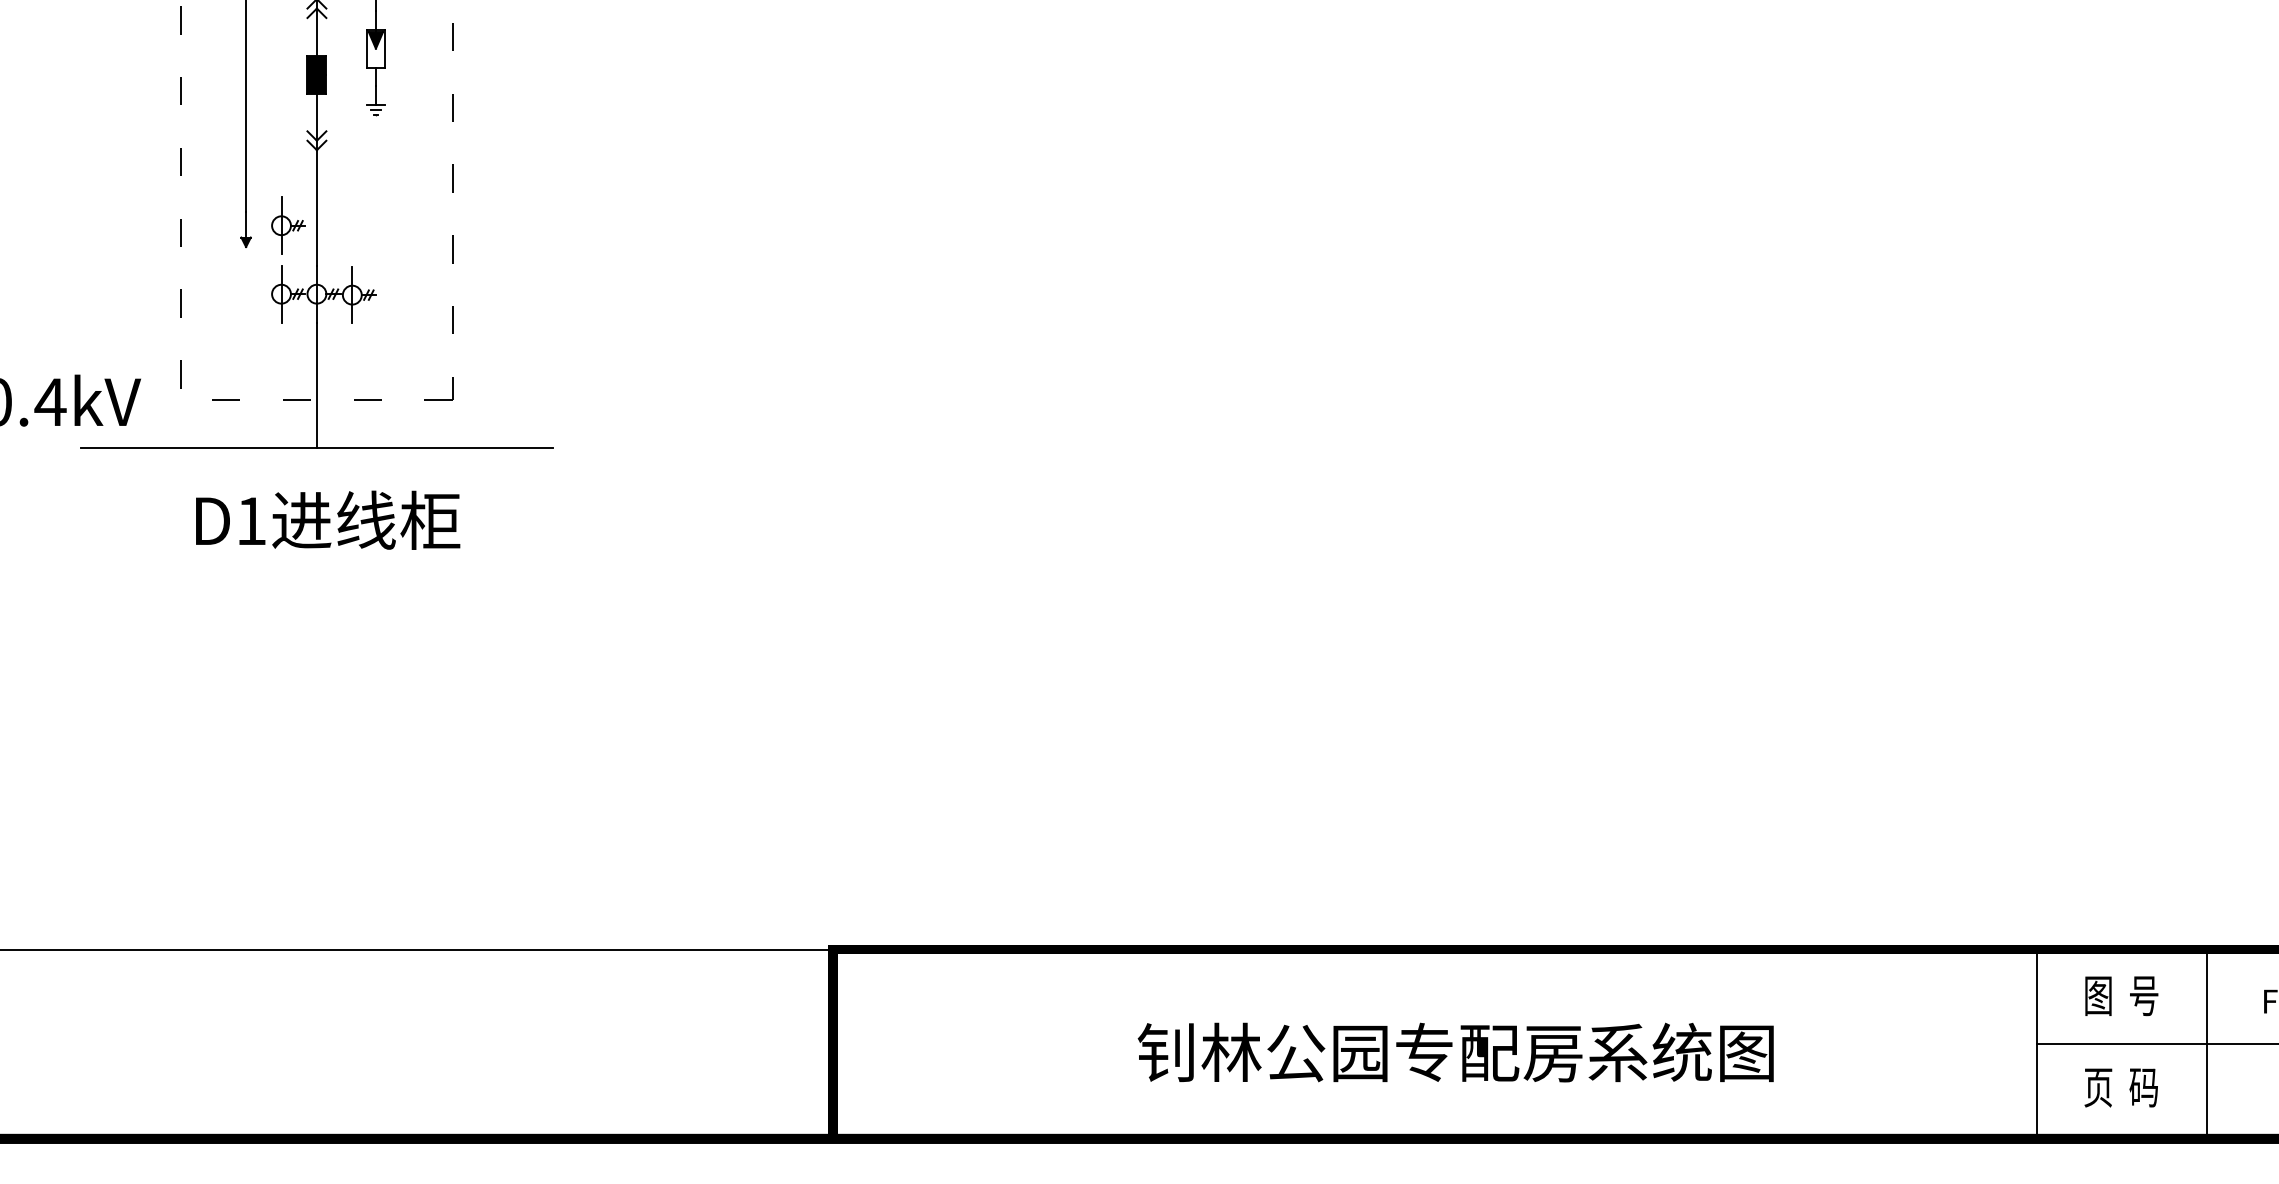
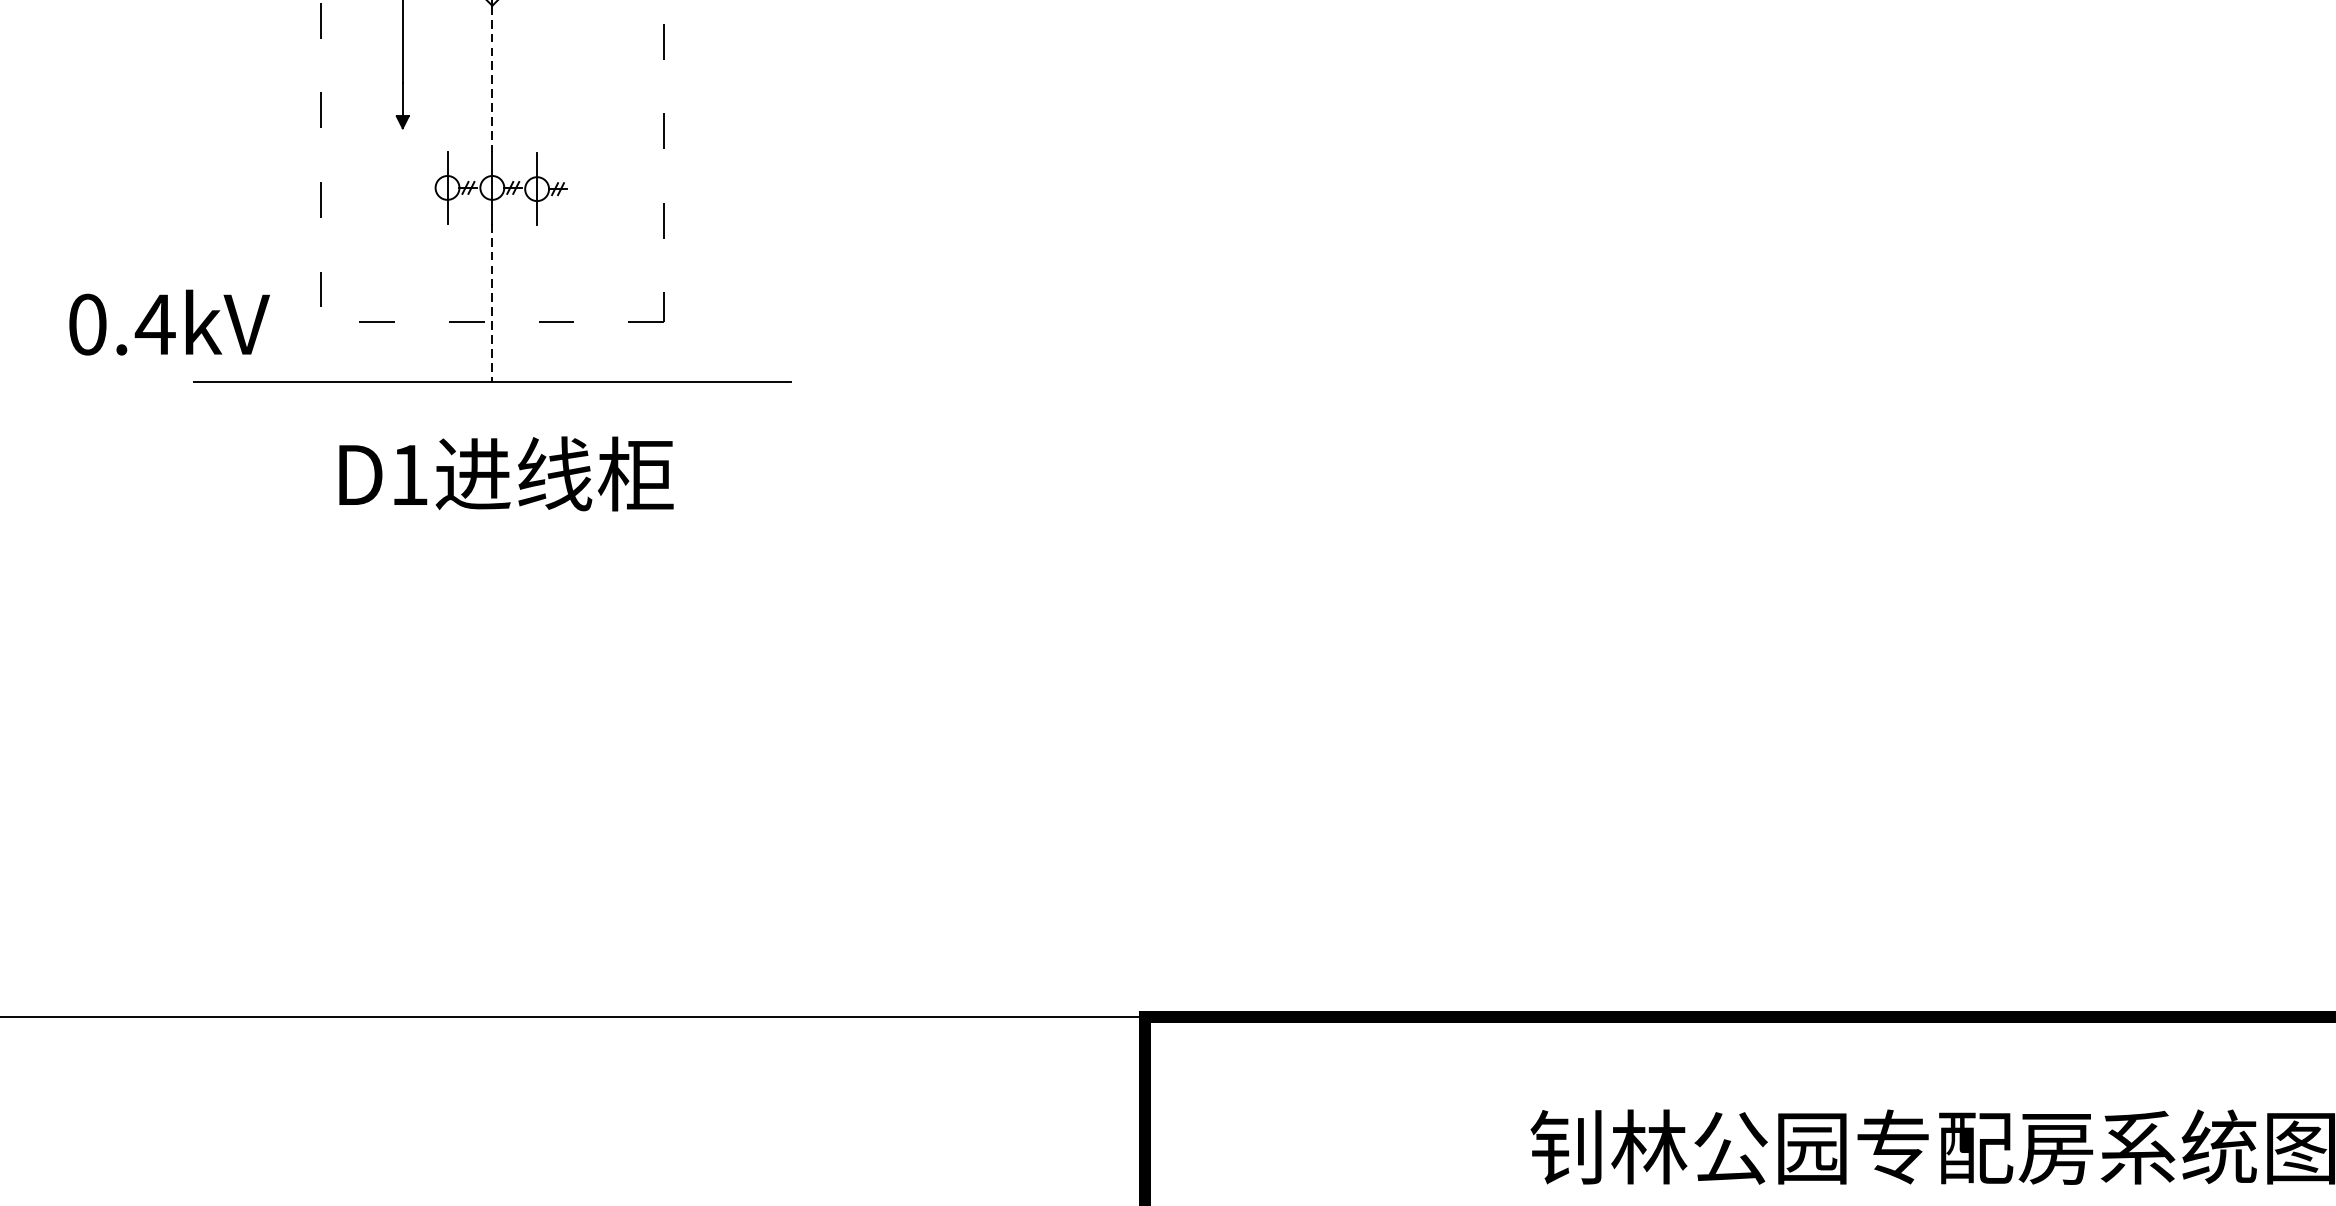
line: (316, 208) -> (491, 79), solid -> dashed
part: (288, 225) -> (456, 101), removed
line: (316, 385) -> (491, 303), solid -> dashed

